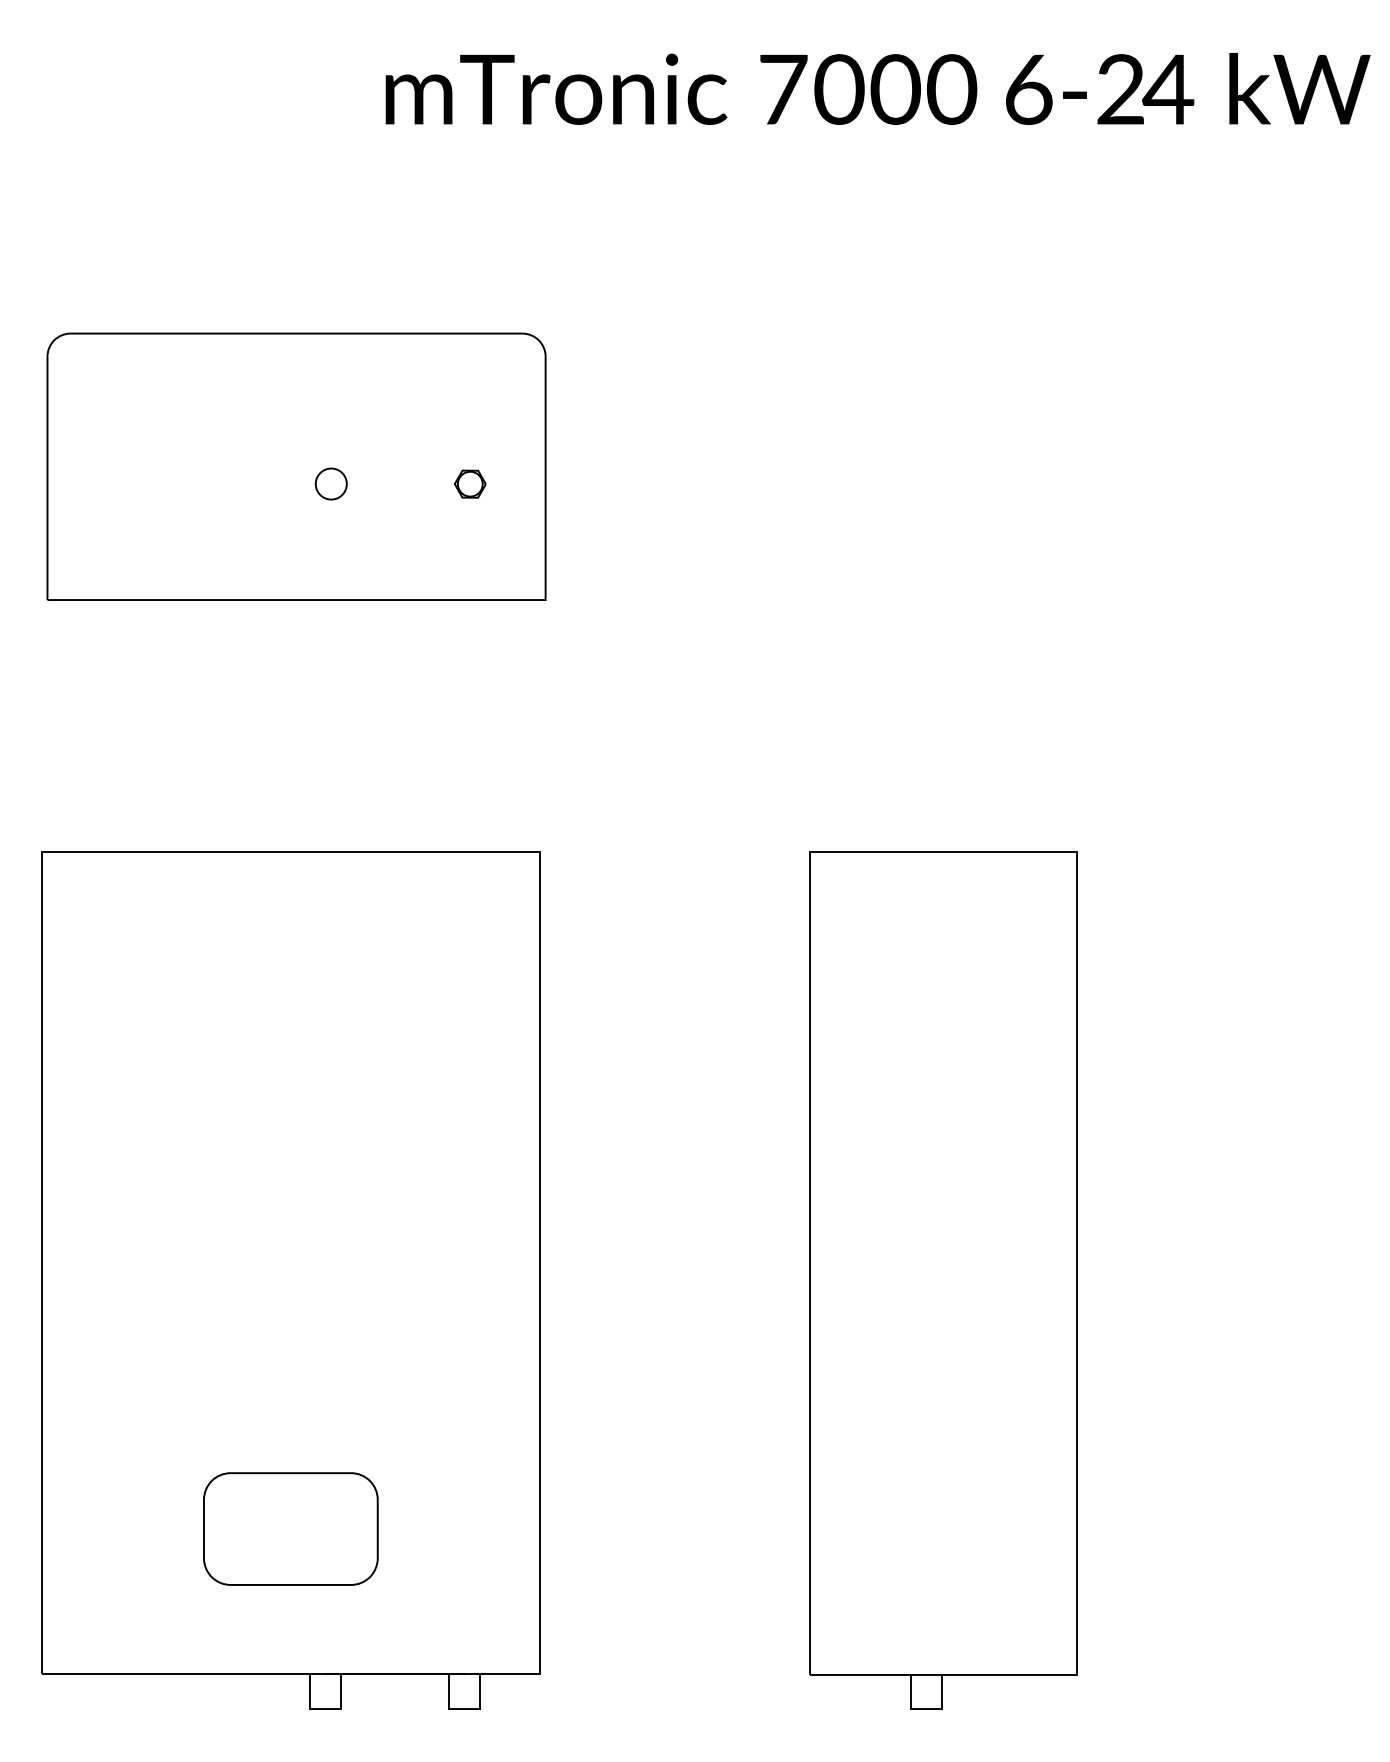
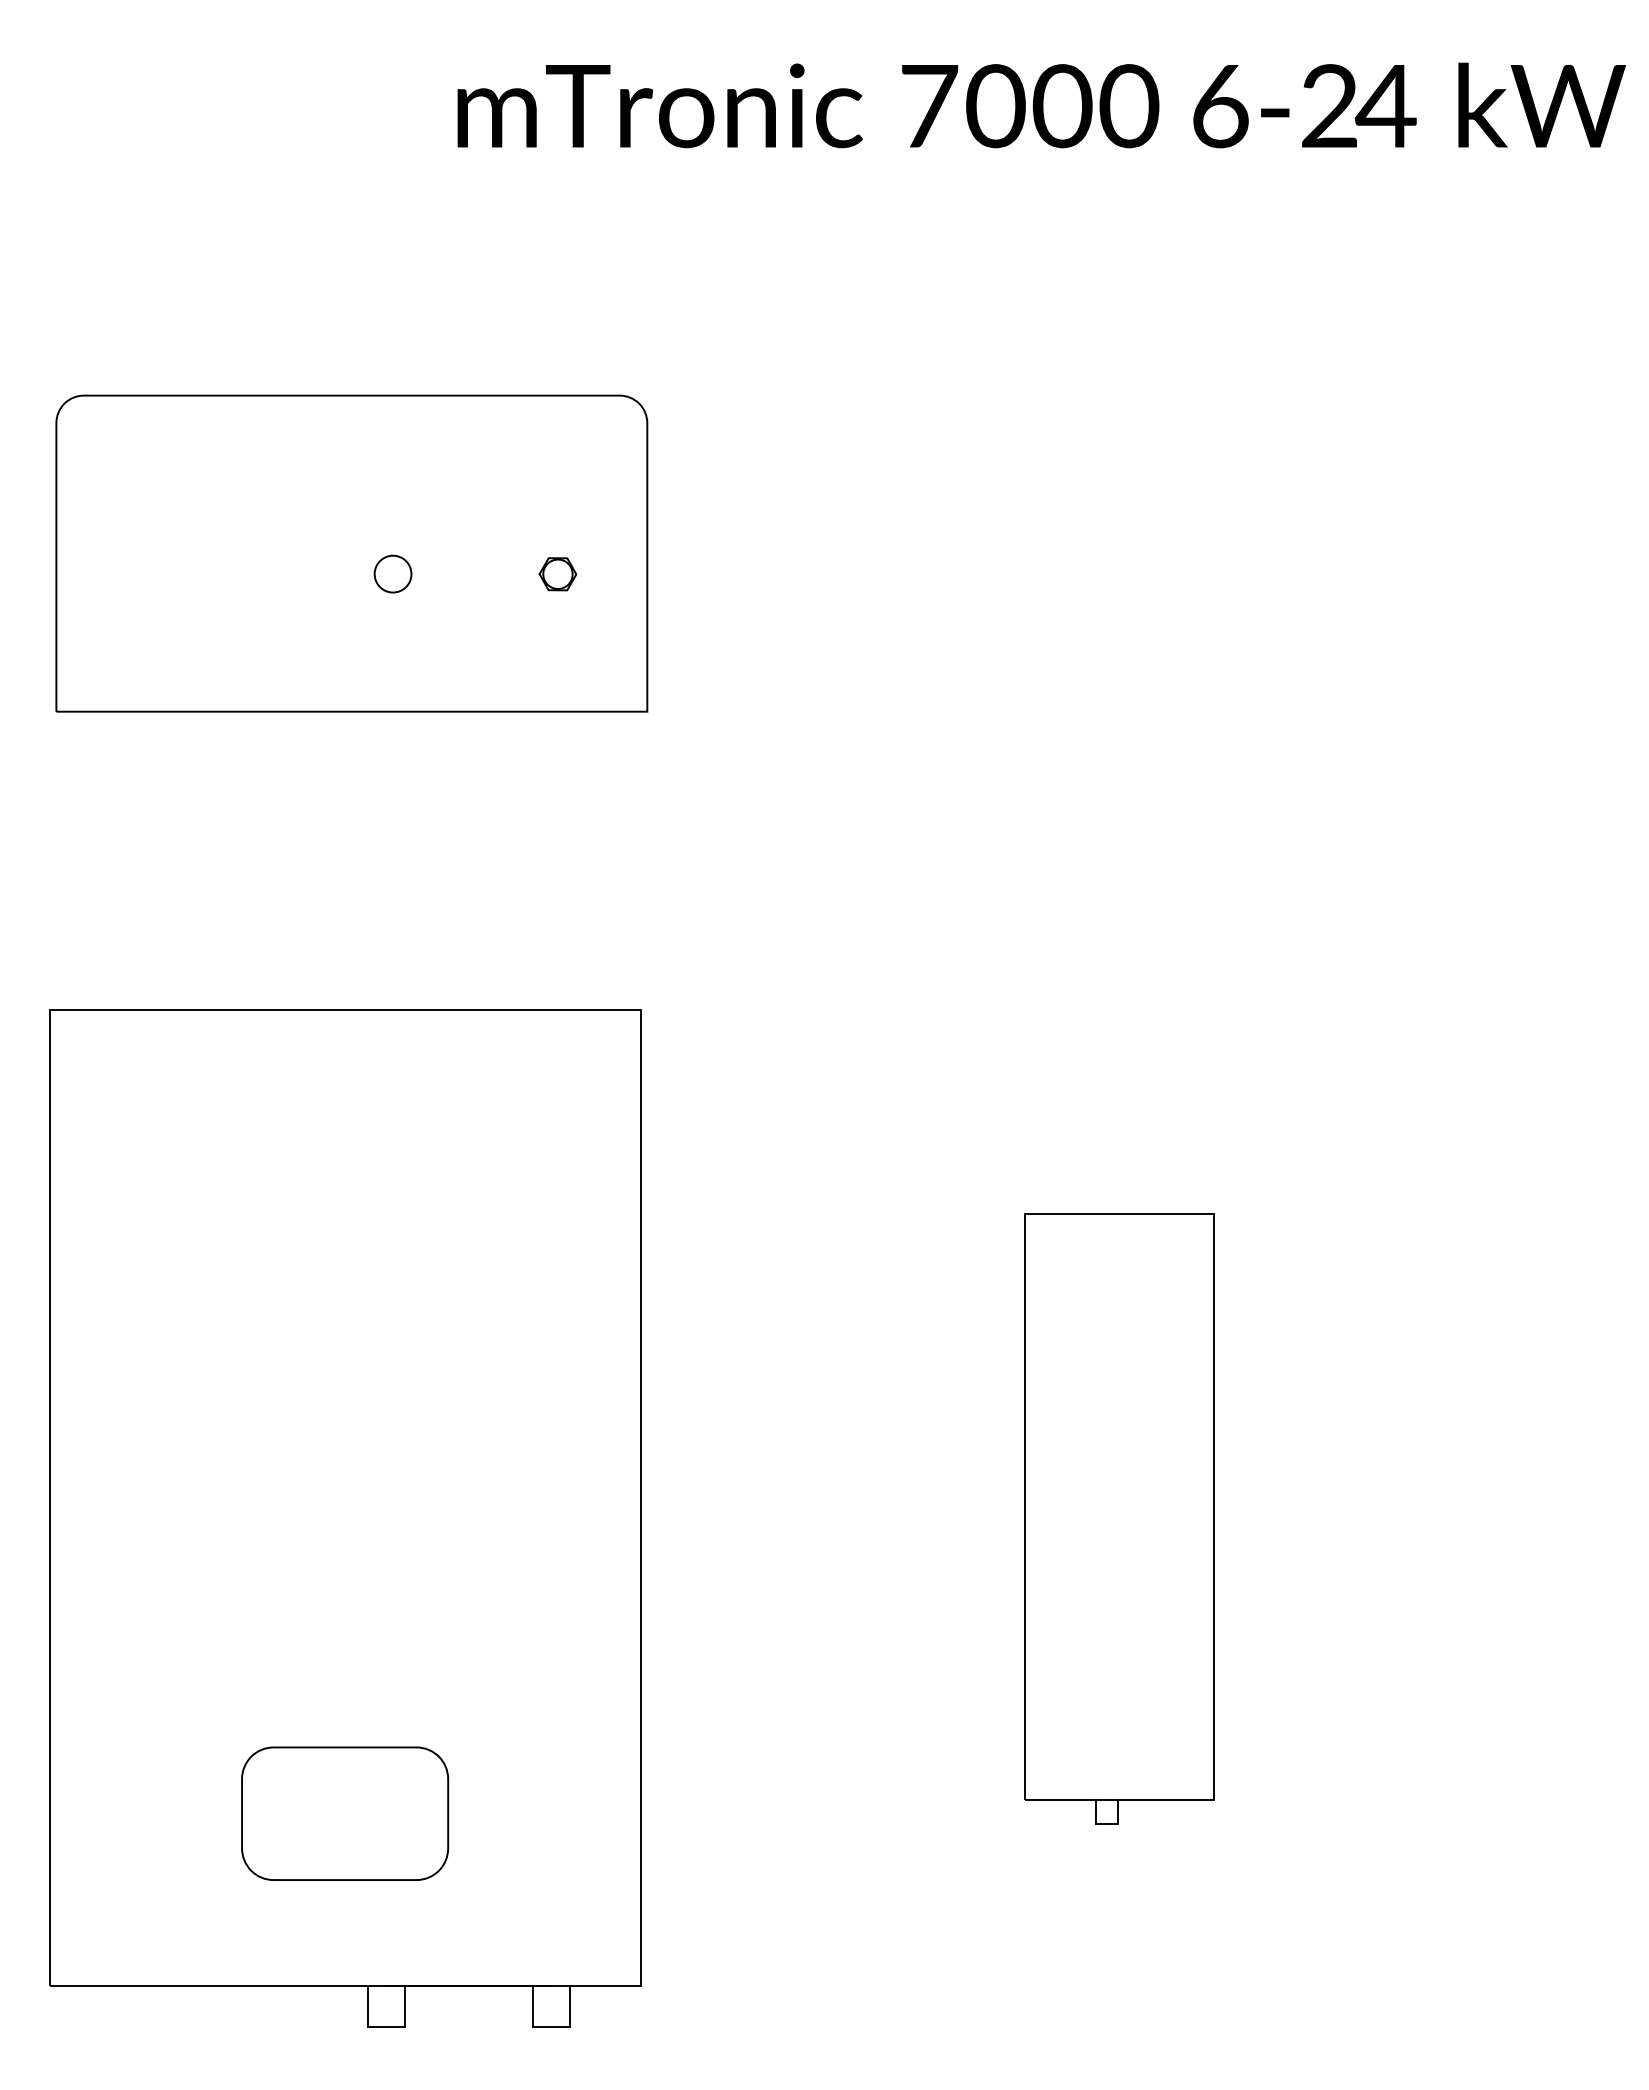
part: (943, 1280) -> (1119, 1518), size x0.6

